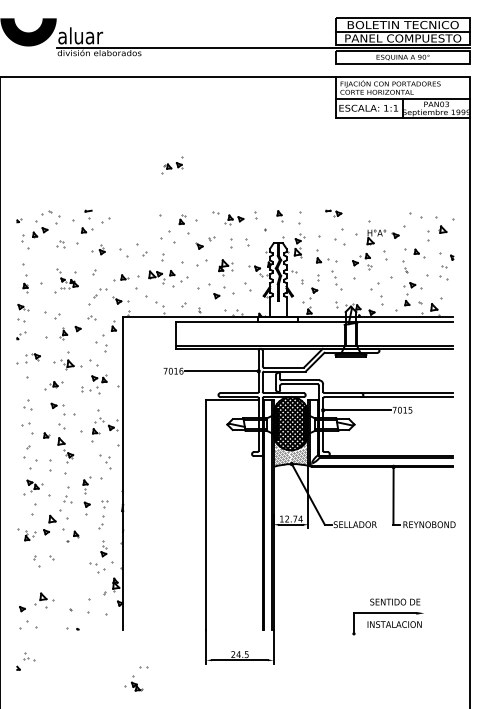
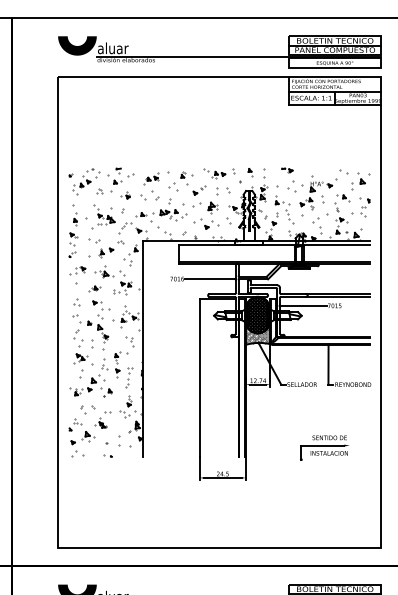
part: (172, 165) -> (151, 178), moved
part: (66, 280) -> (103, 216), size x1.43
part: (25, 661) -> (75, 424), moved
part: (136, 678) -> (102, 419), moved

